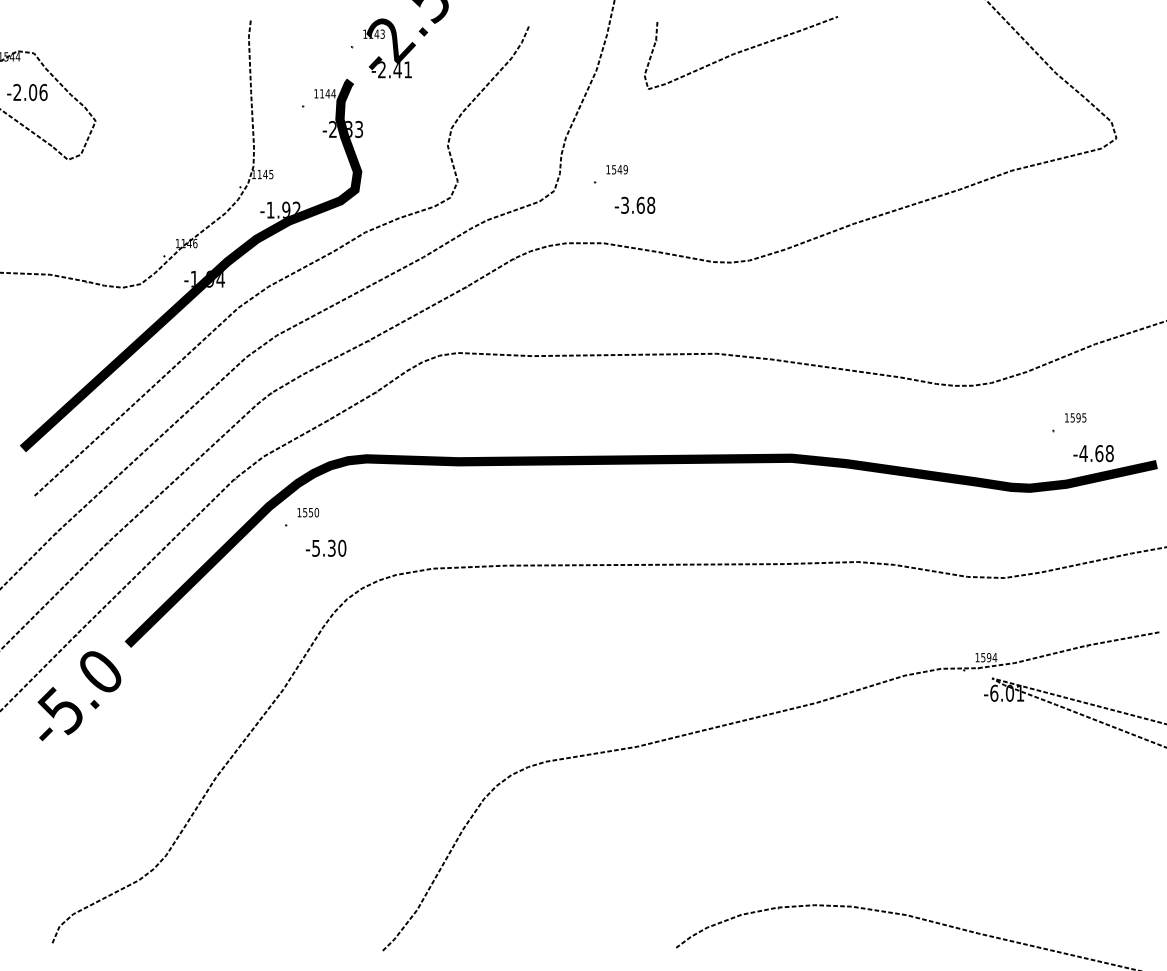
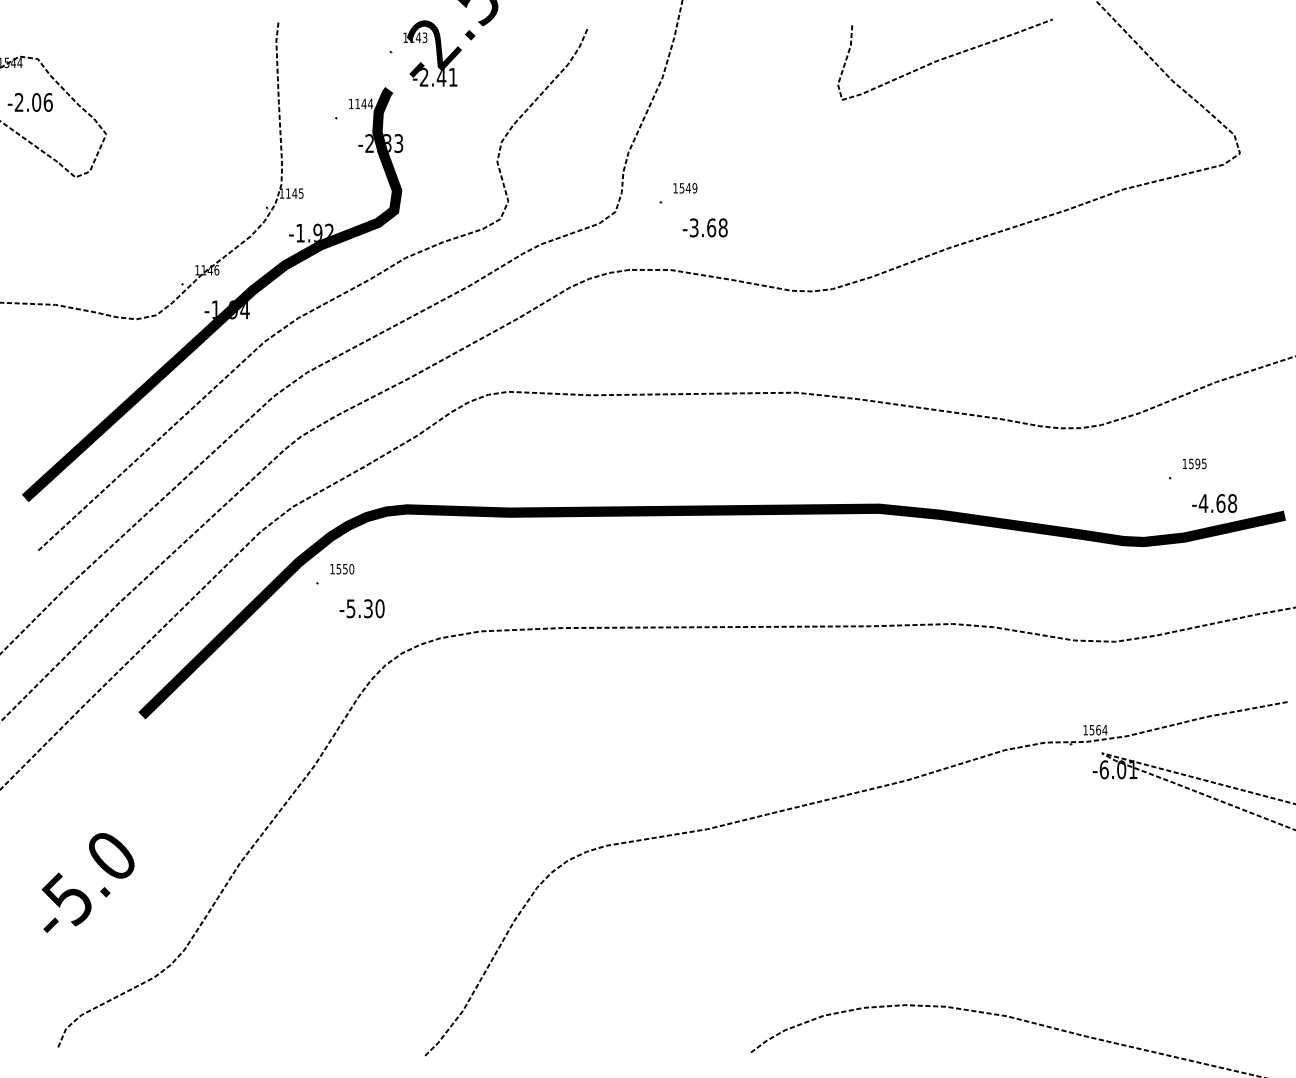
curve: (741, 52) -> (945, 59), moved
text: (988, 657) -> (1097, 730), 1594 -> 1564
text: (79, 696) -> (88, 883), moved

